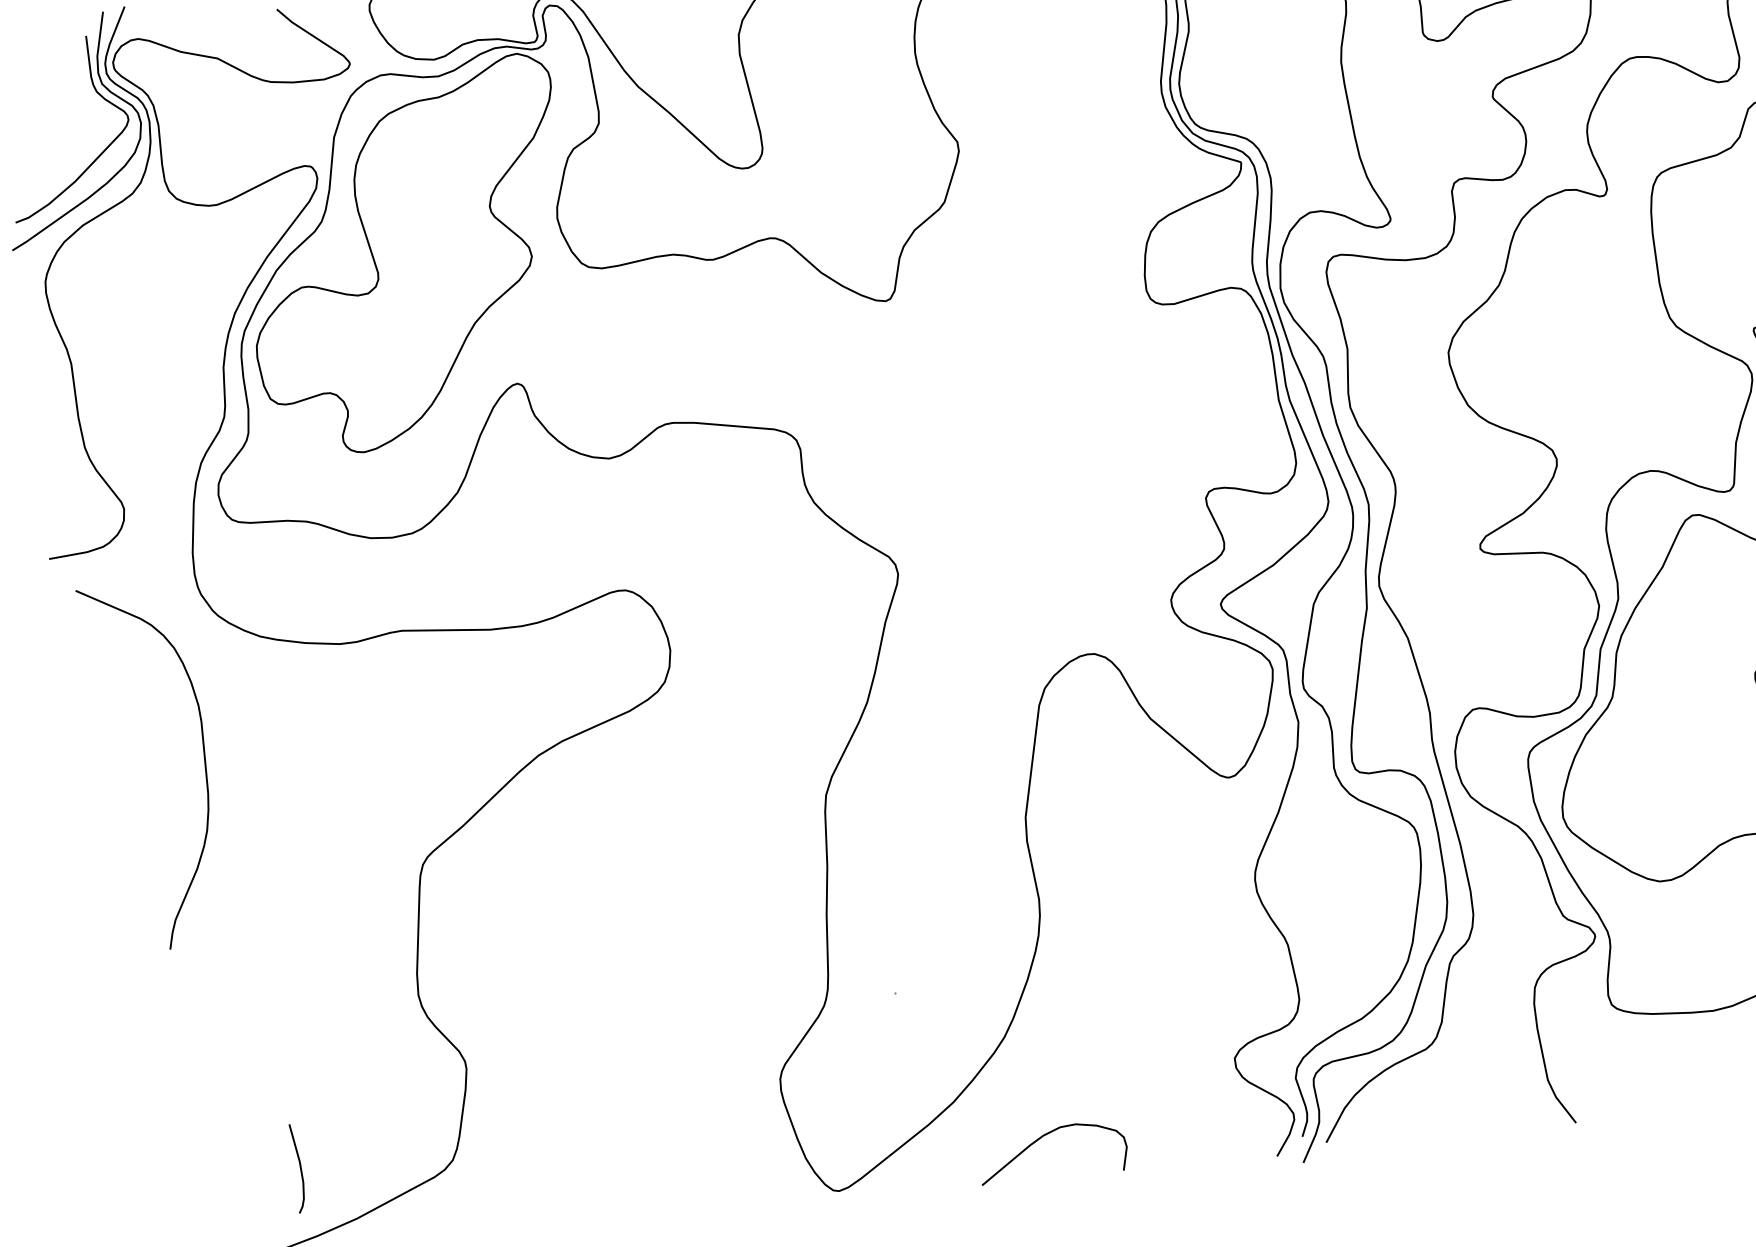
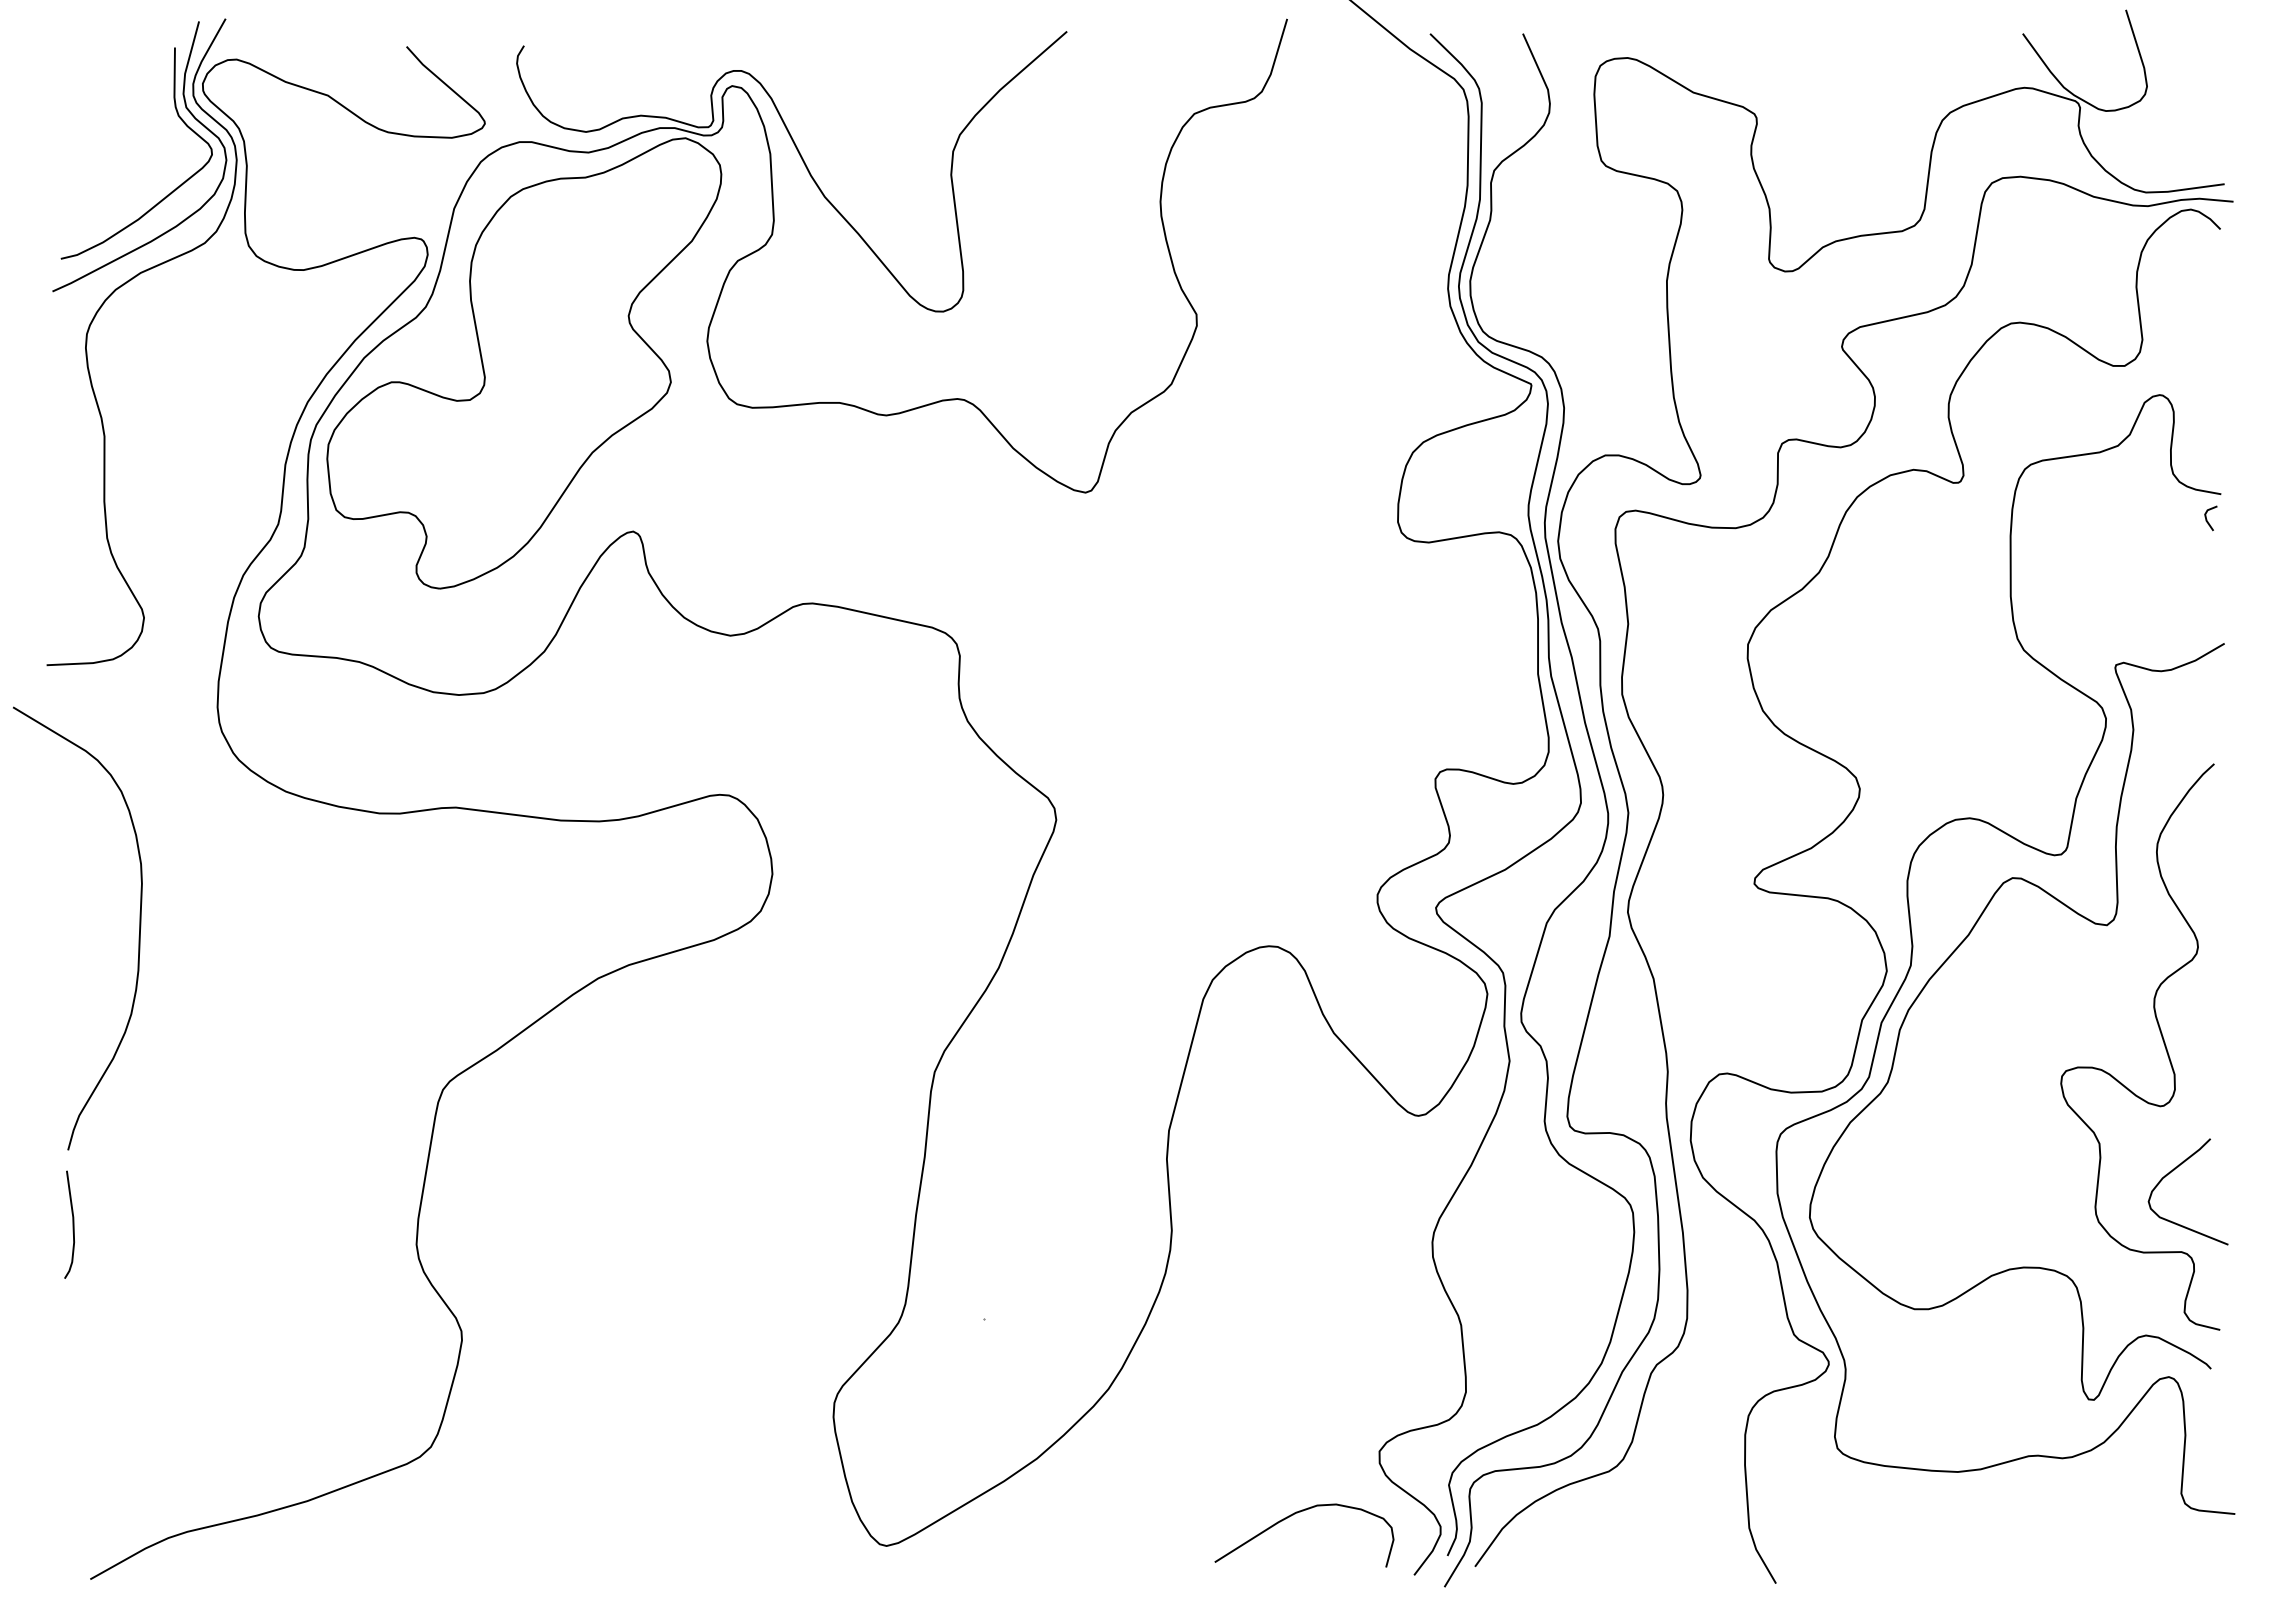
curve: (204, 765) -> (138, 936), moved
curve: (1041, 1138) -> (1293, 1515), moved
curve: (299, 1167) -> (72, 1224), moved

